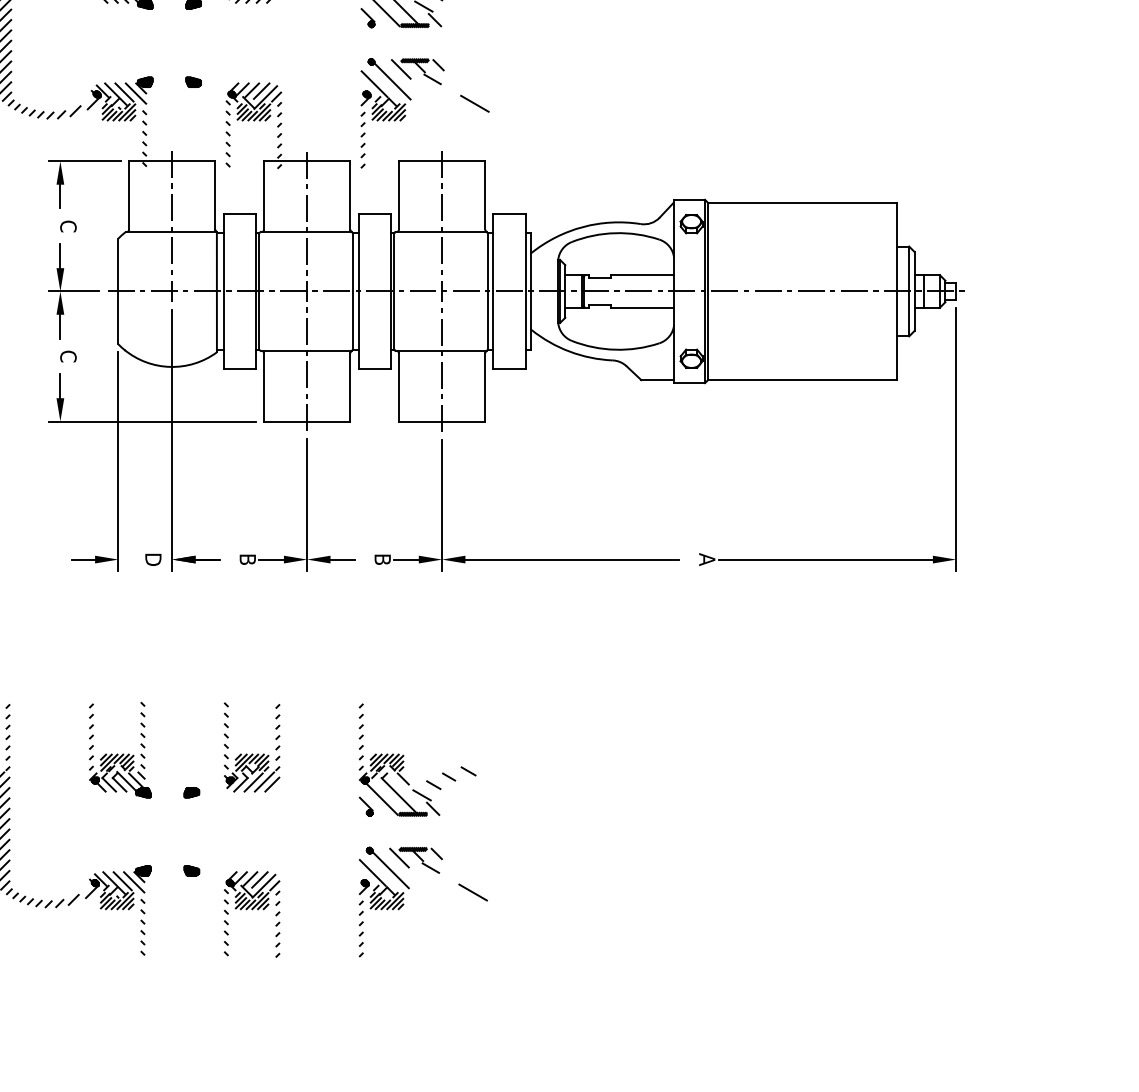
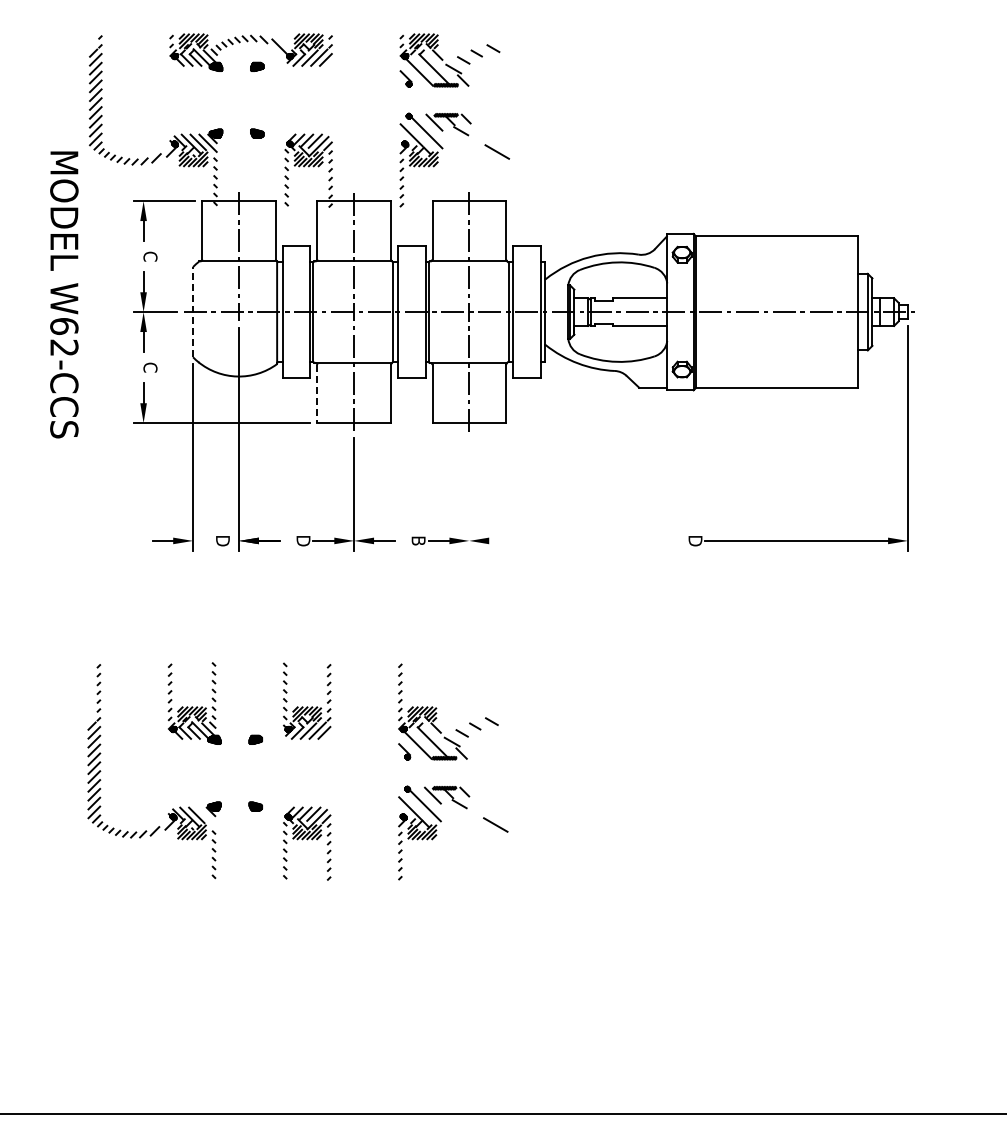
line: (118, 290) -> (193, 311), solid -> dashed
line: (264, 387) -> (317, 394), solid -> dashed
line: (442, 505) -> (469, 494), removed
line: (572, 559) -> (580, 540), removed
text: (707, 559) -> (695, 540), A -> D
text: (247, 560) -> (303, 541), B -> D
line: (134, 881) -> (206, 815), removed

